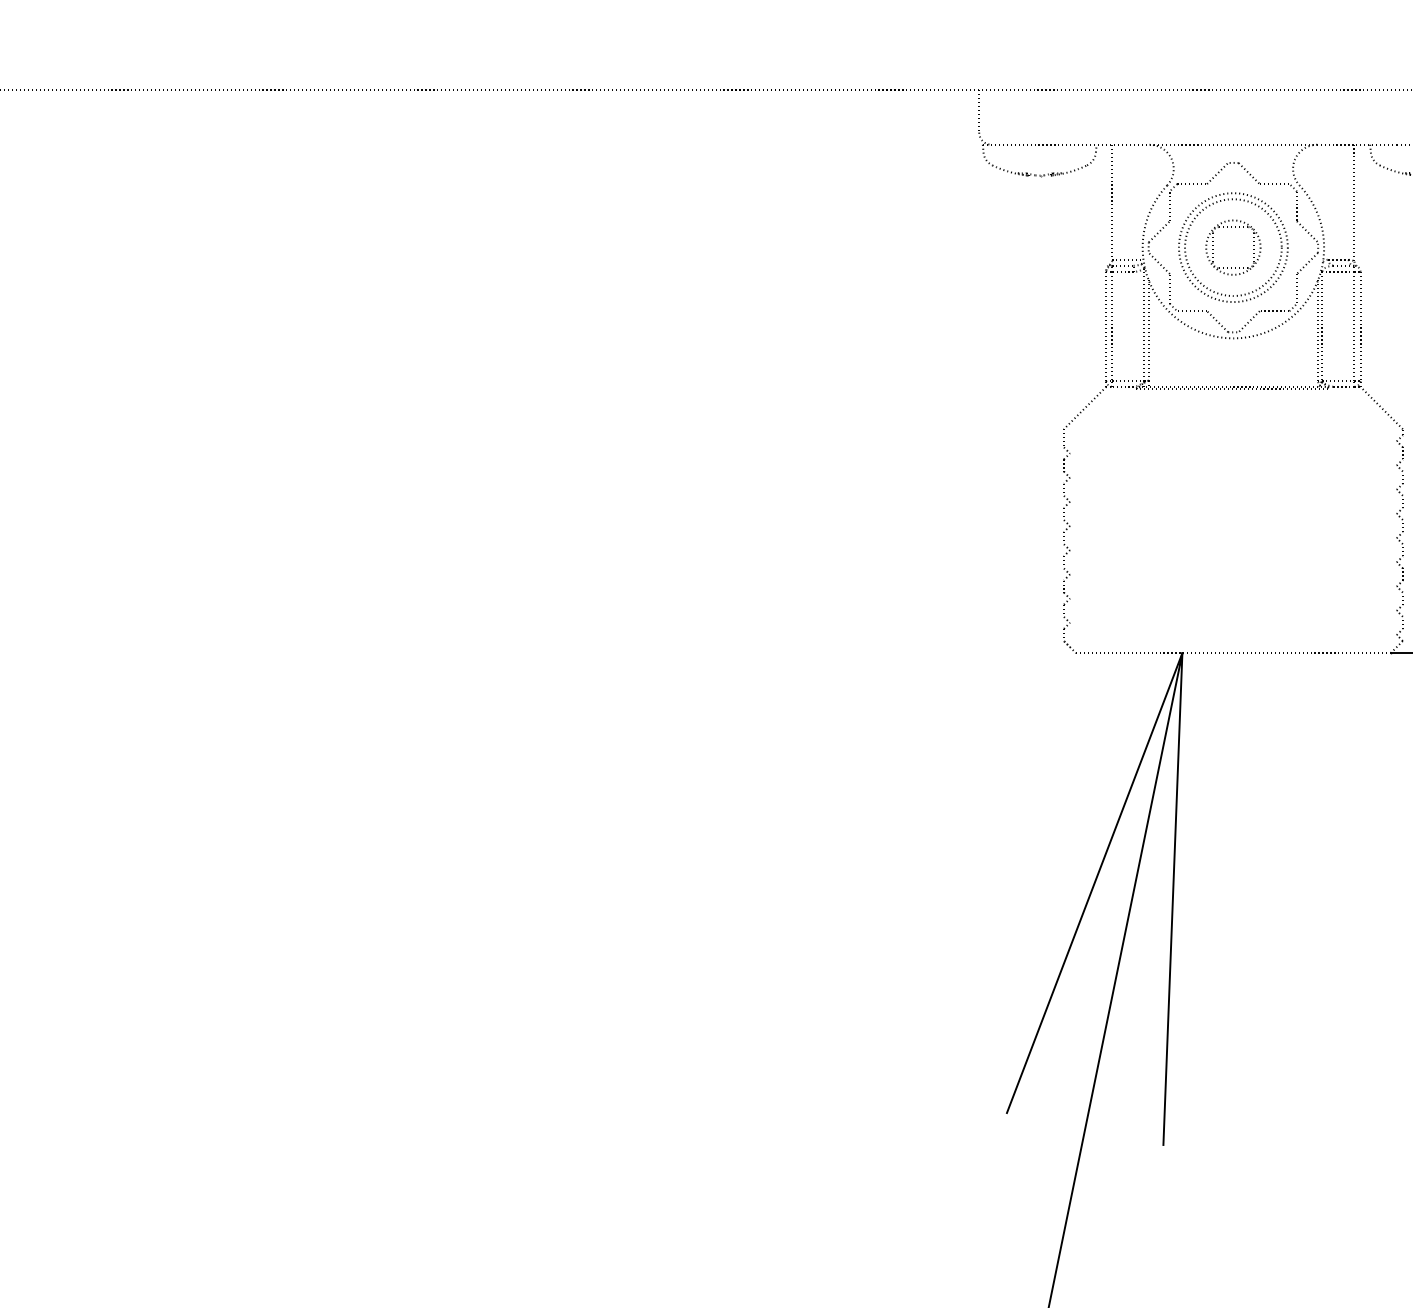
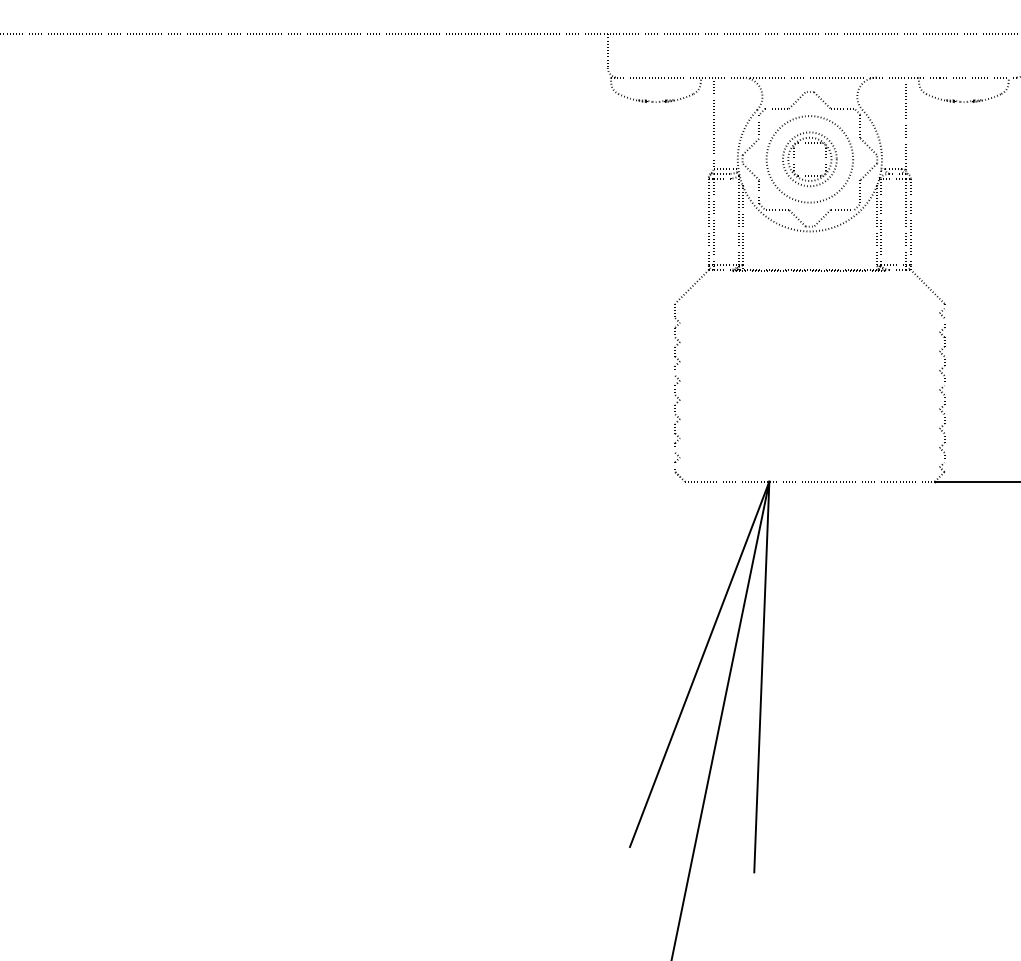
circle: (1232, 247) -> (809, 159), size x0.7

